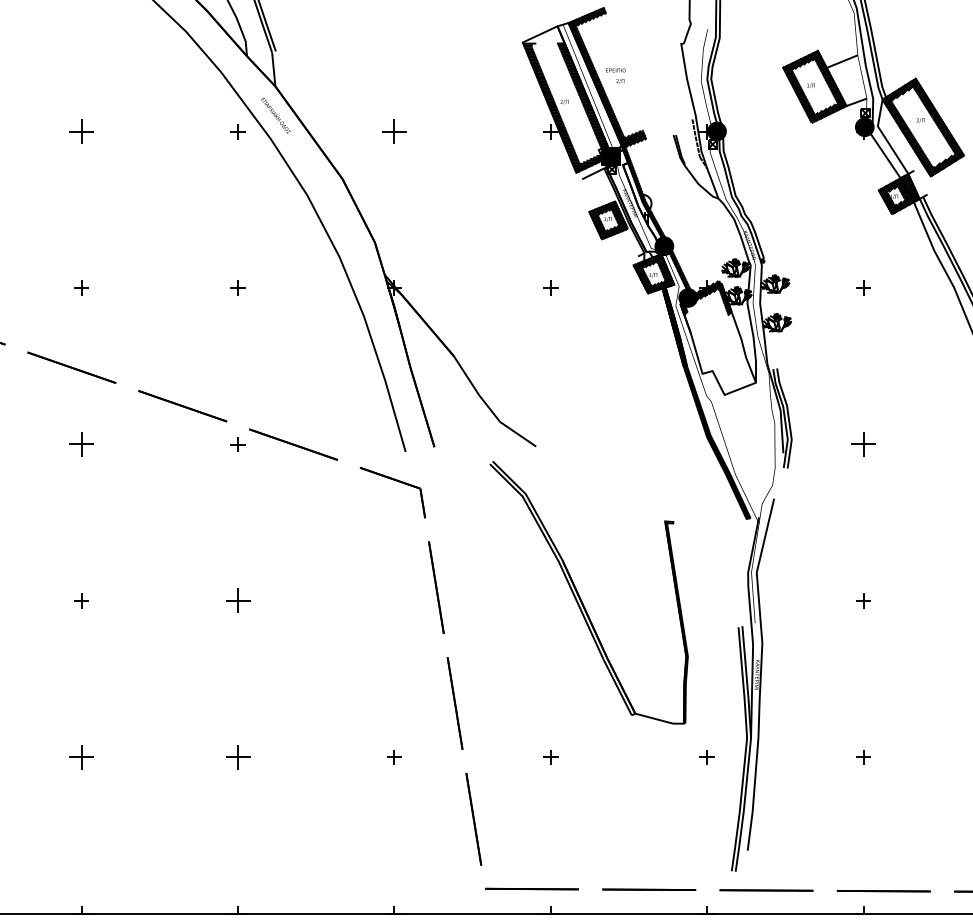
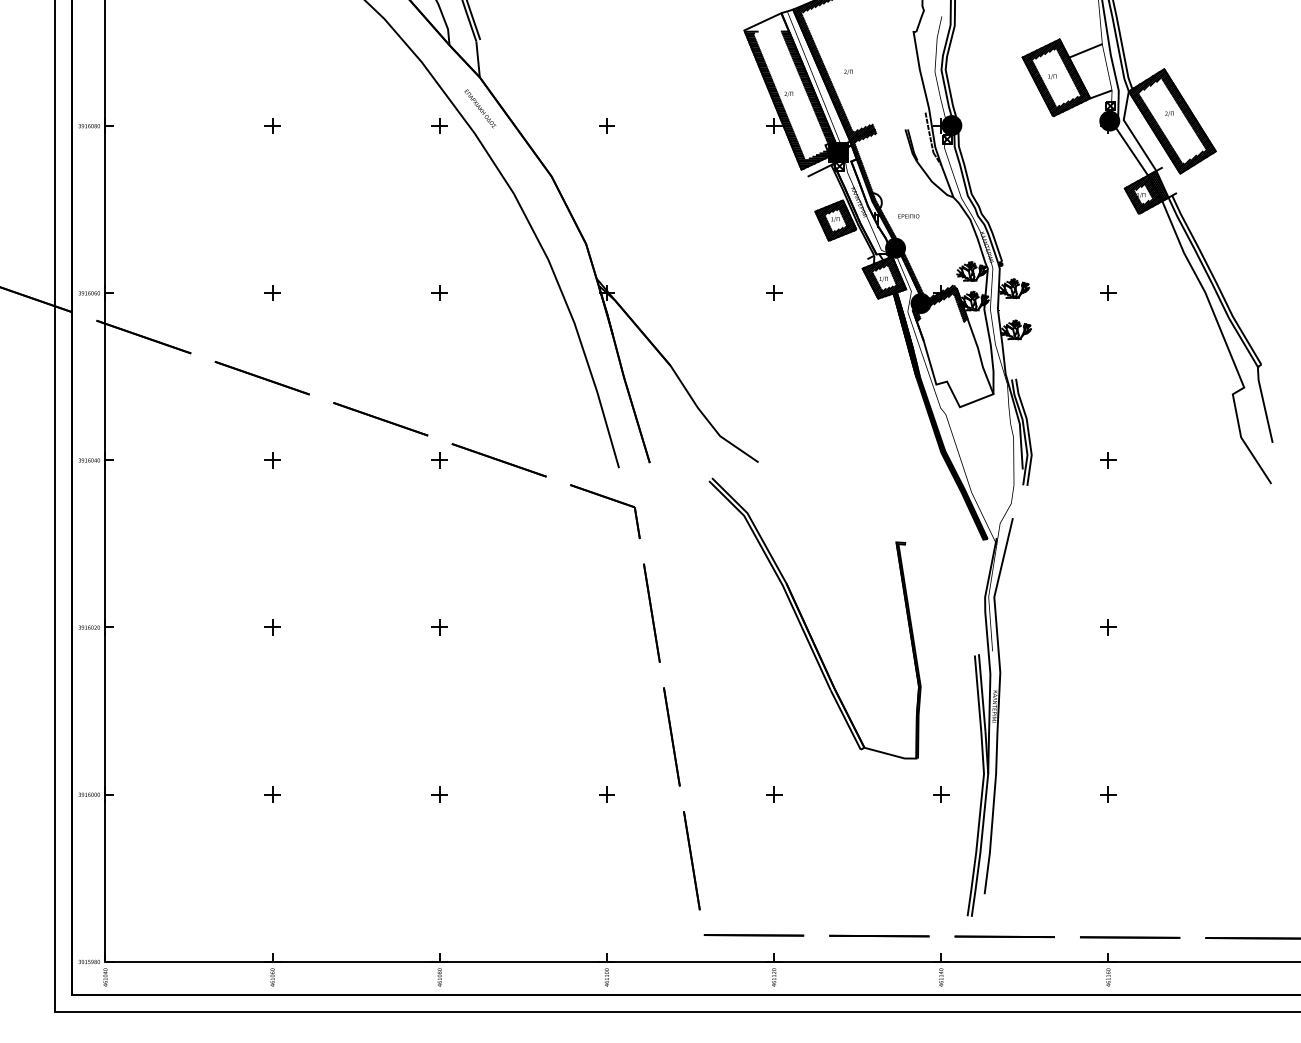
text: (615, 70) -> (908, 216), moved
part: (81, 131) -> (272, 125), size x0.62
part: (393, 131) -> (606, 125), size x0.62
part: (81, 444) -> (272, 460), size x0.62
part: (863, 444) -> (1108, 460), size x0.62
part: (237, 601) -> (439, 627), size x0.62
part: (81, 757) -> (272, 794), size x0.62
part: (237, 757) -> (439, 794), size x0.62

